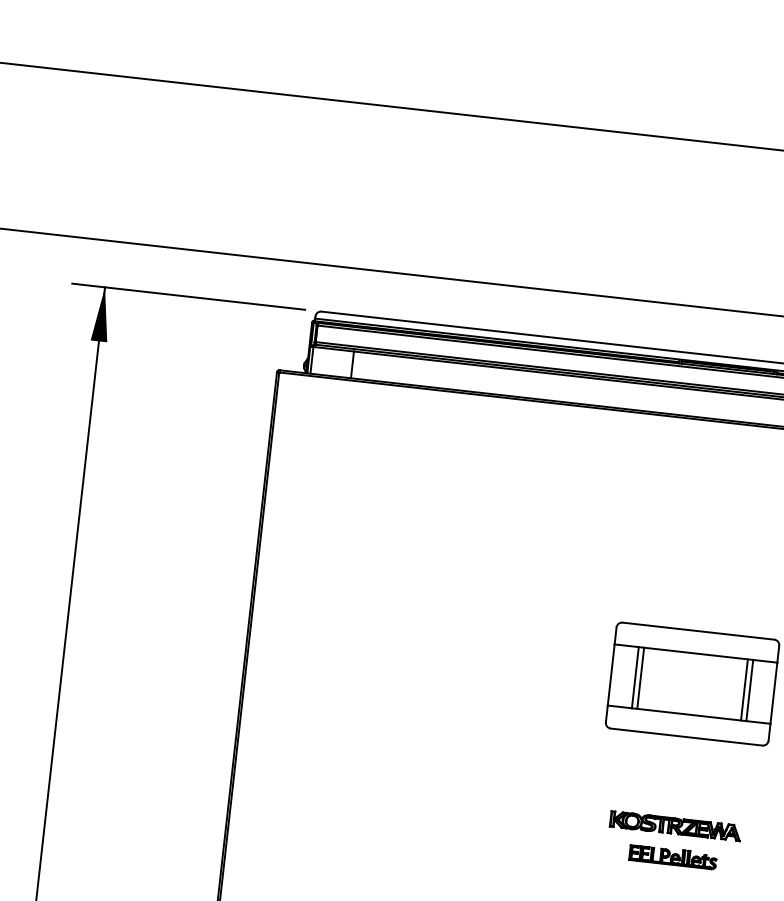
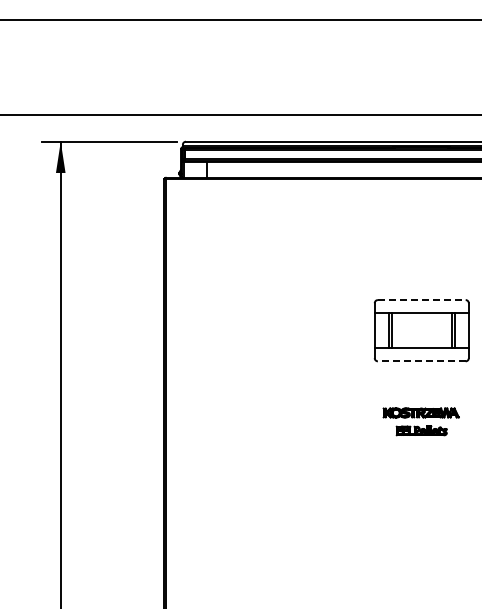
line: (697, 631) -> (421, 300), solid -> dashed
line: (686, 737) -> (421, 361), solid -> dashed

